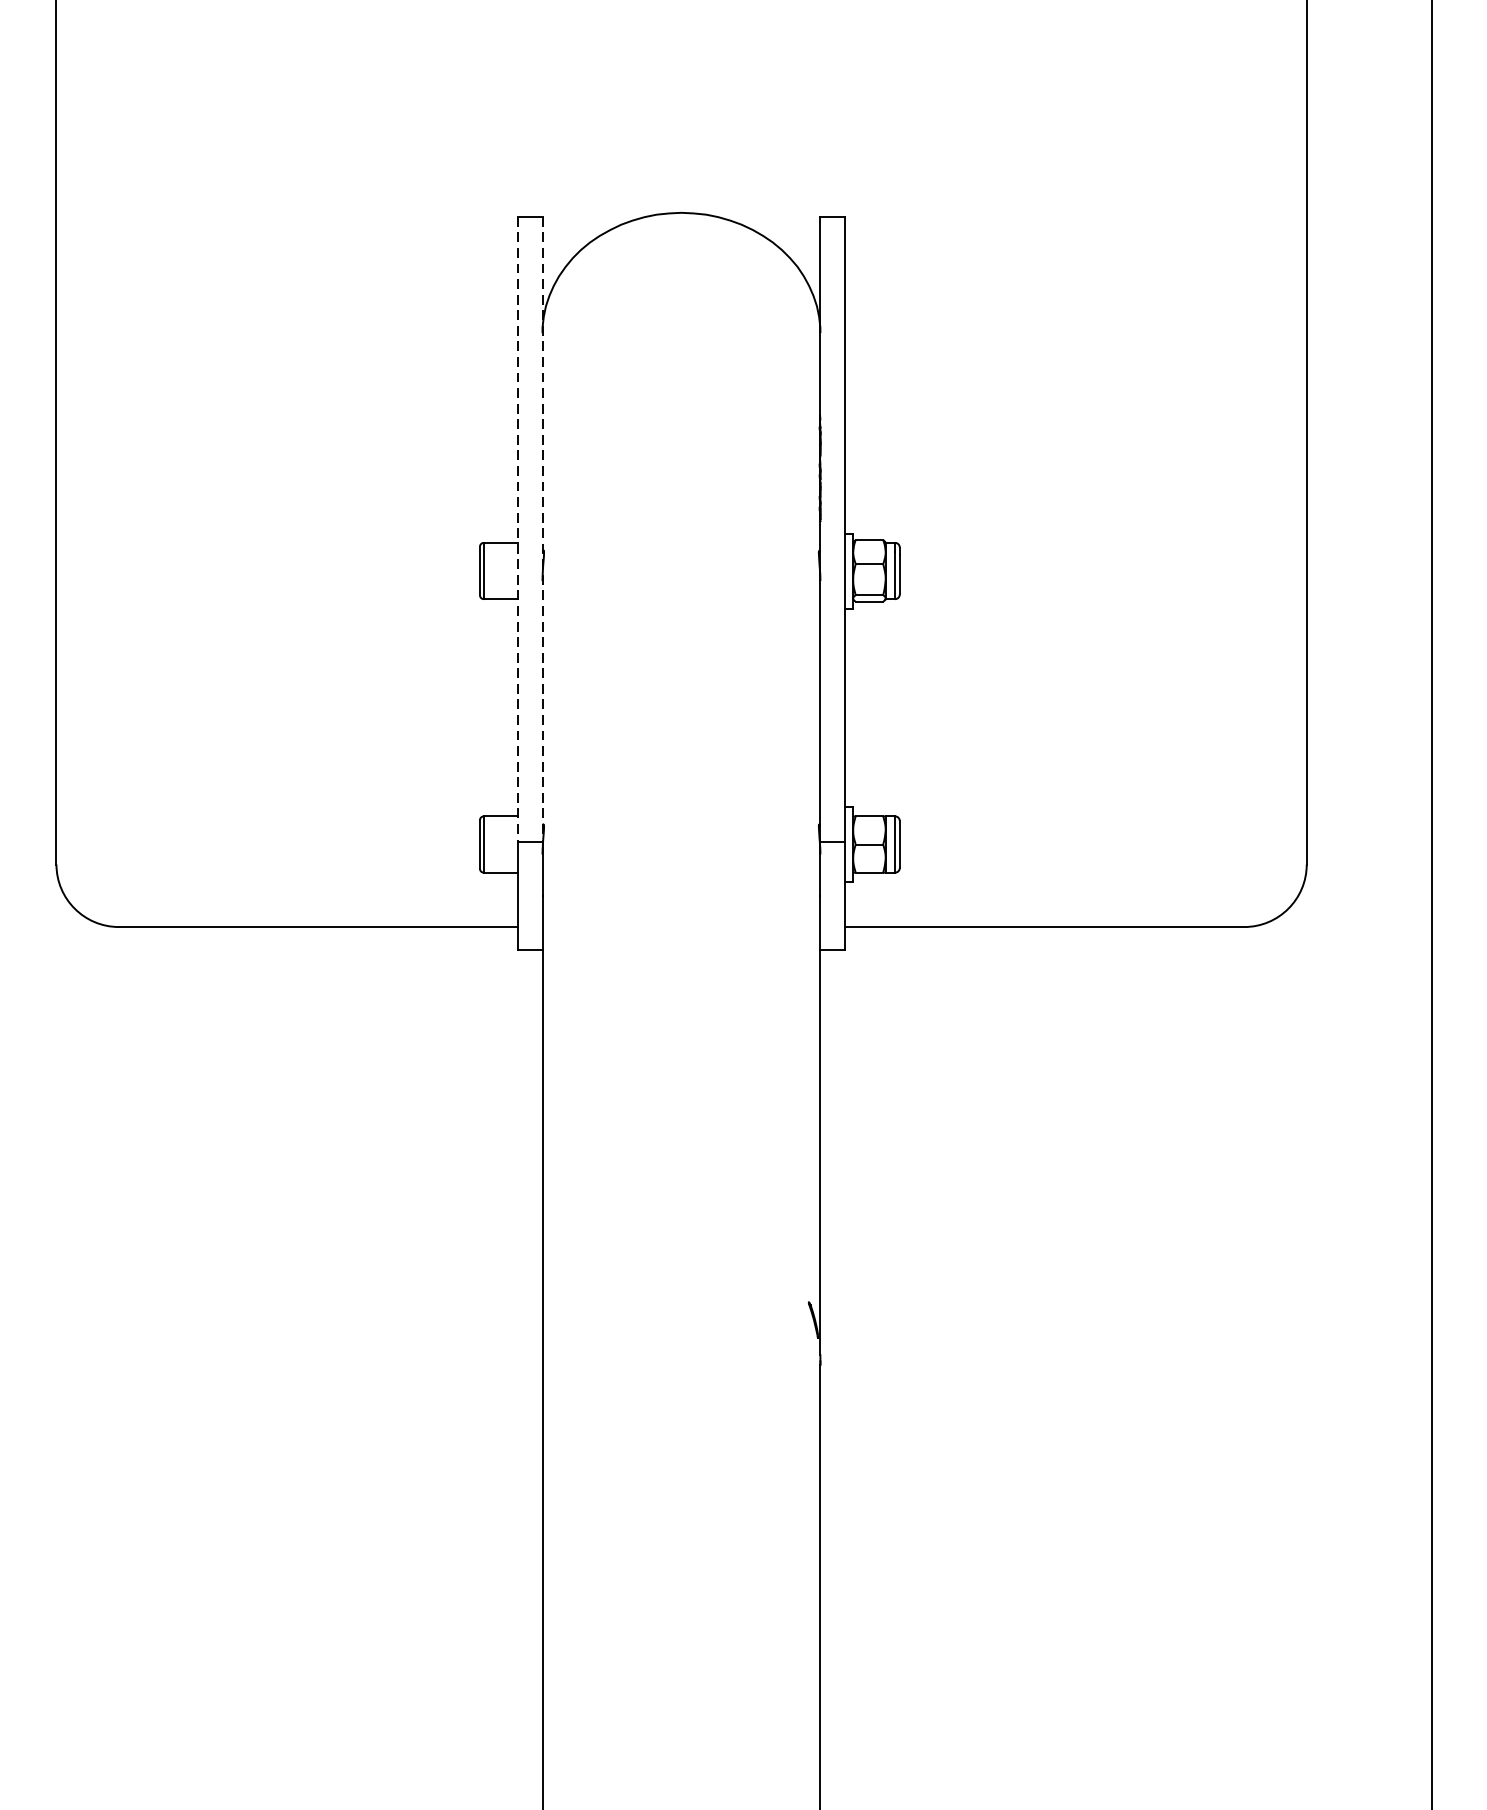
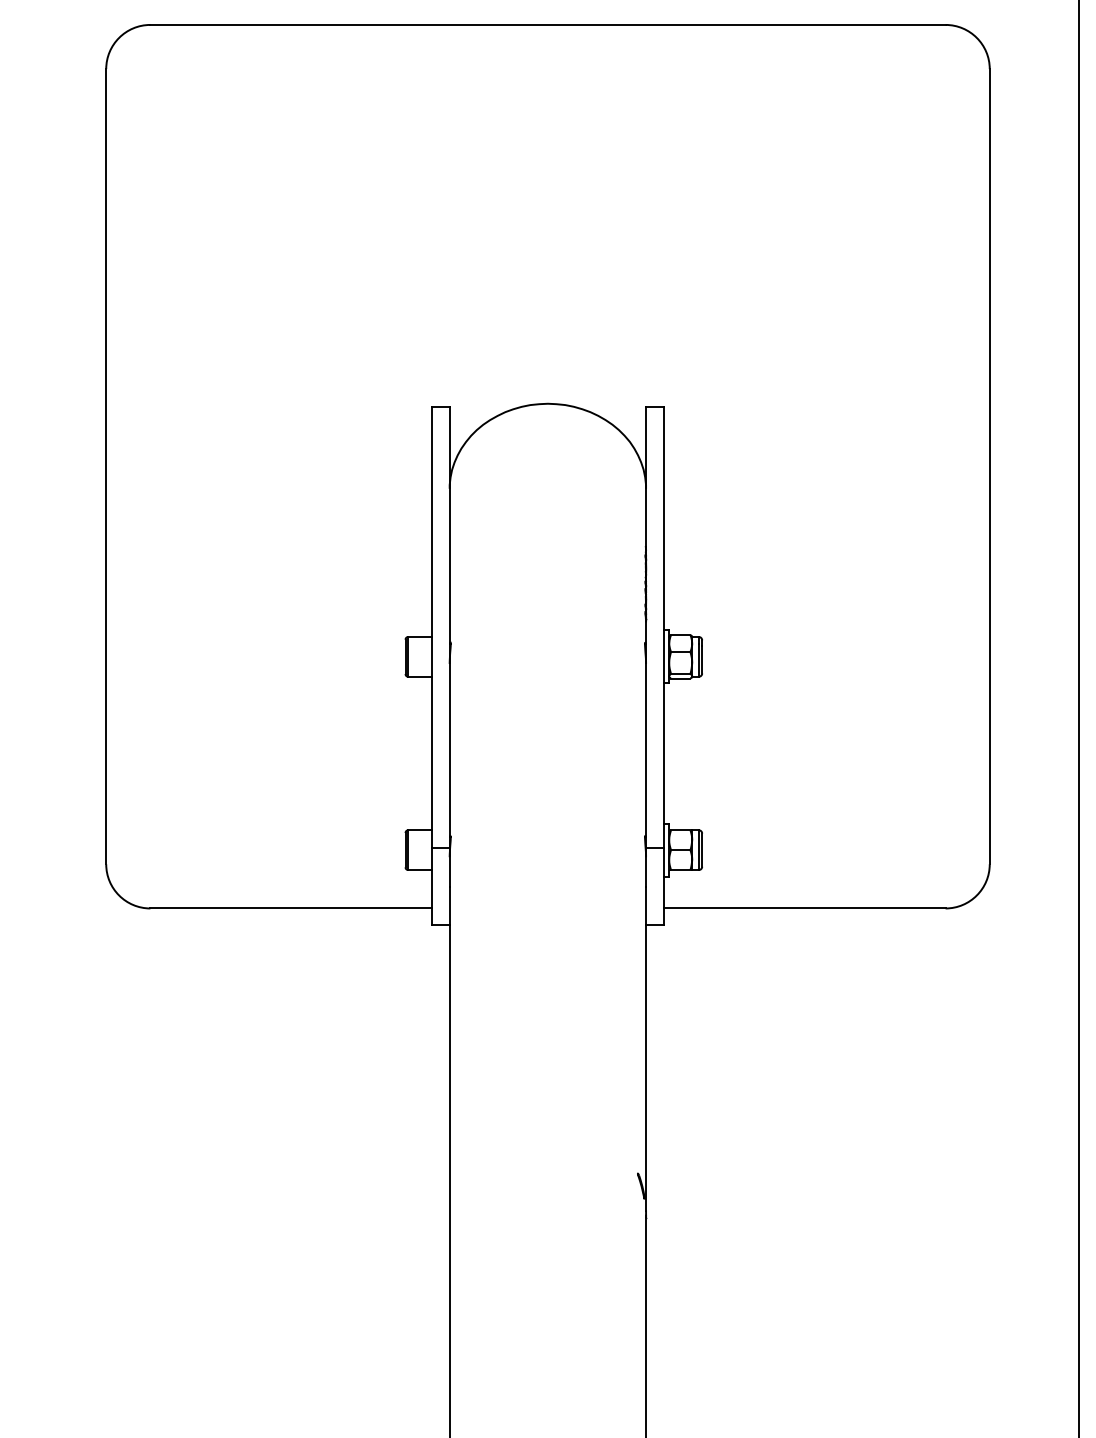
line: (518, 529) -> (432, 627), dashed -> solid
line: (542, 529) -> (449, 627), dashed -> solid

